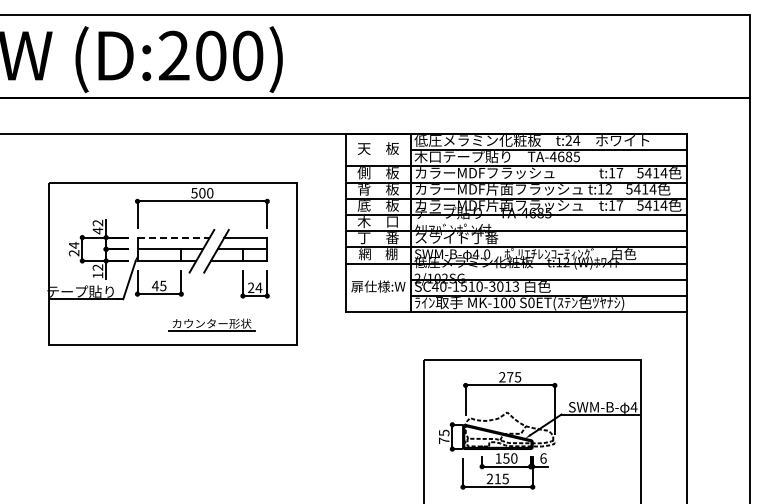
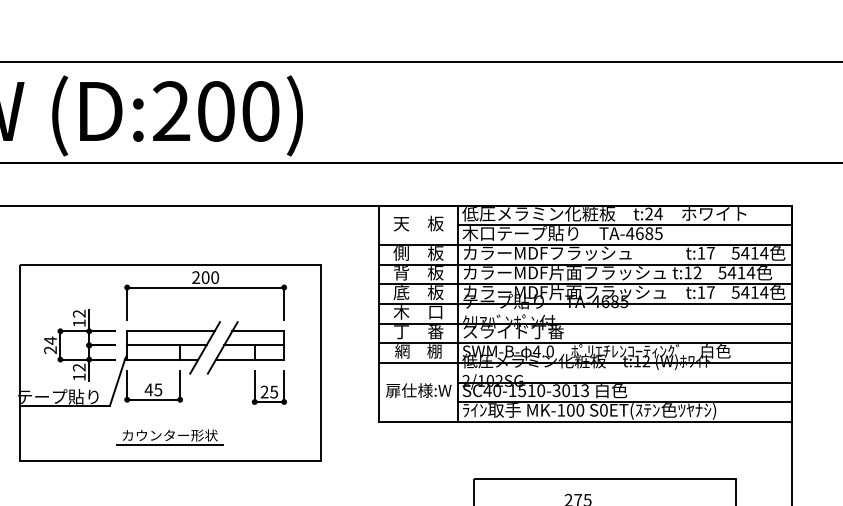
text: (194, 192) -> (196, 276), 500 -> 200
text: (97, 230) -> (78, 322), 42 -> 12
line: (174, 237) -> (171, 331), dashed -> solid
text: (258, 287) -> (273, 391), 24 -> 25
part: (211, 324) -> (169, 436), moved

